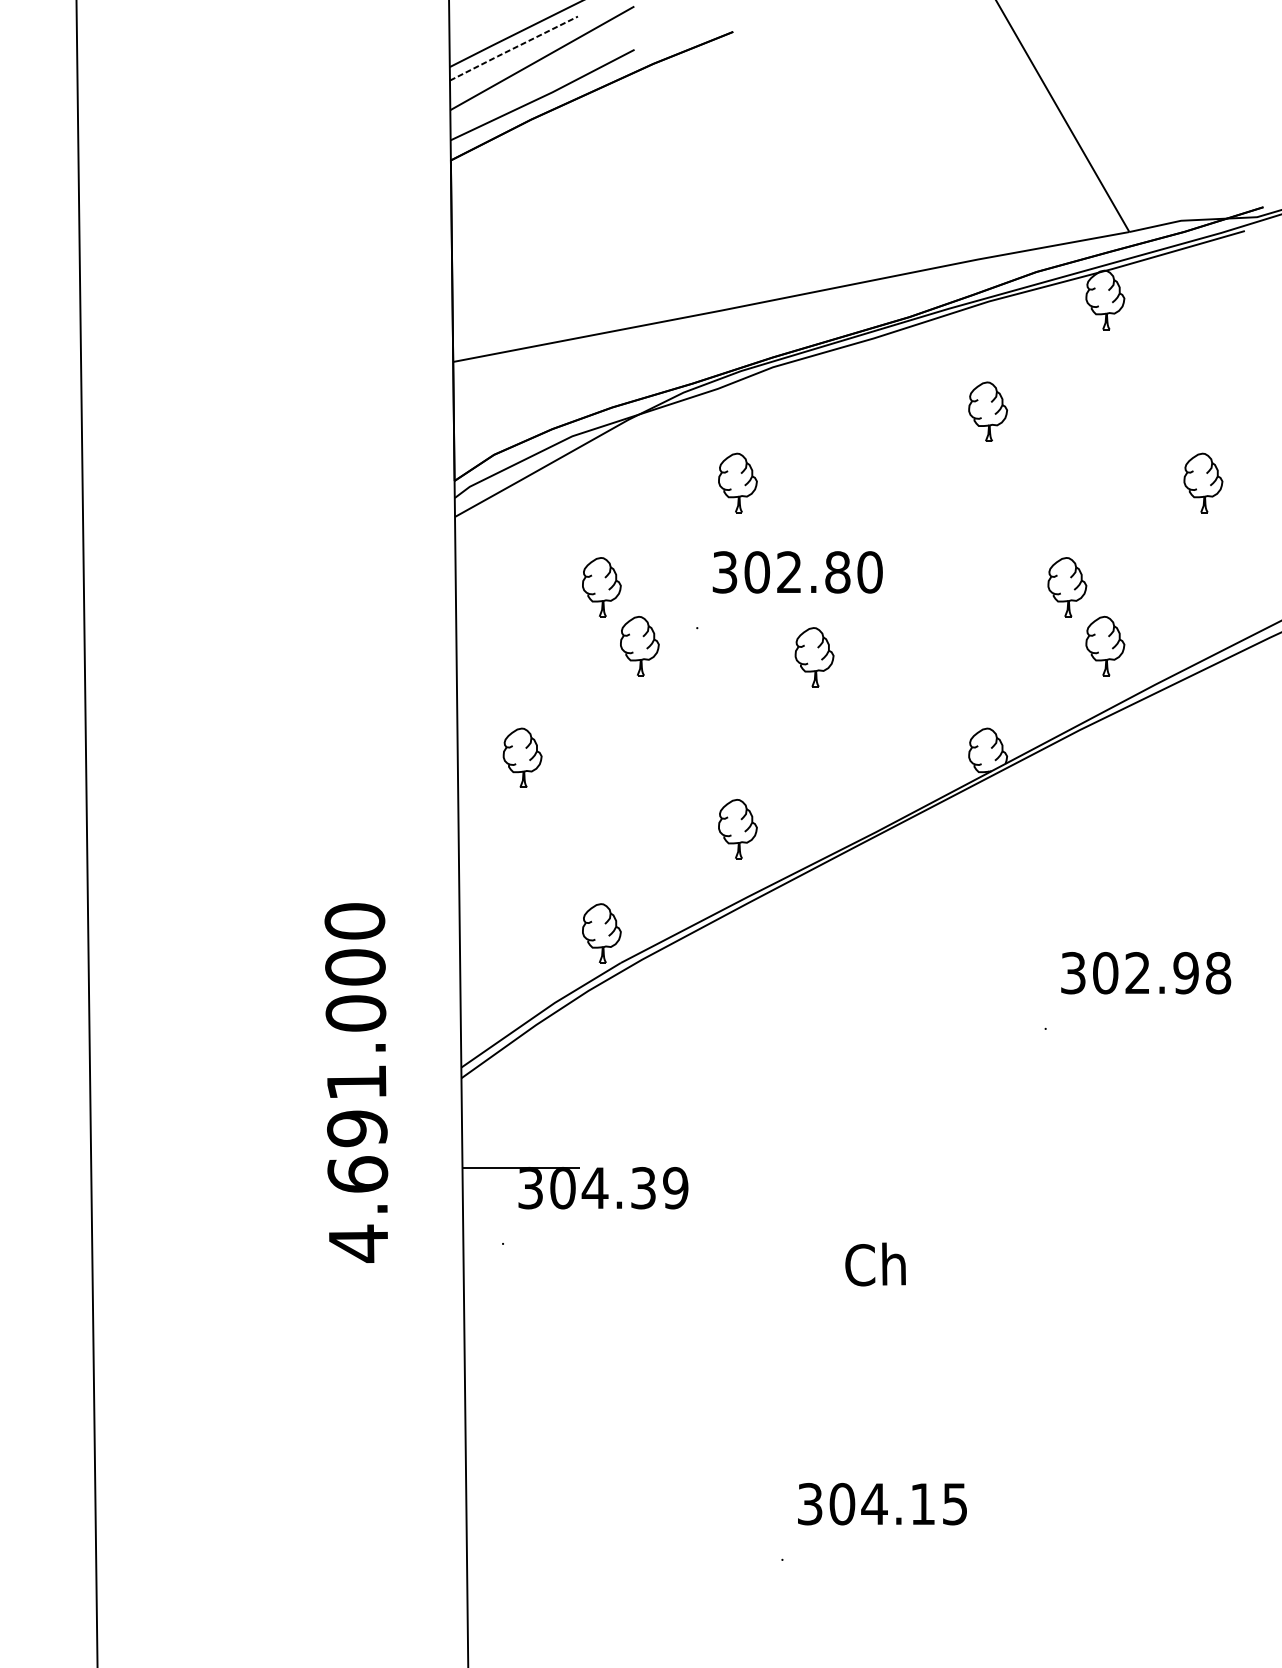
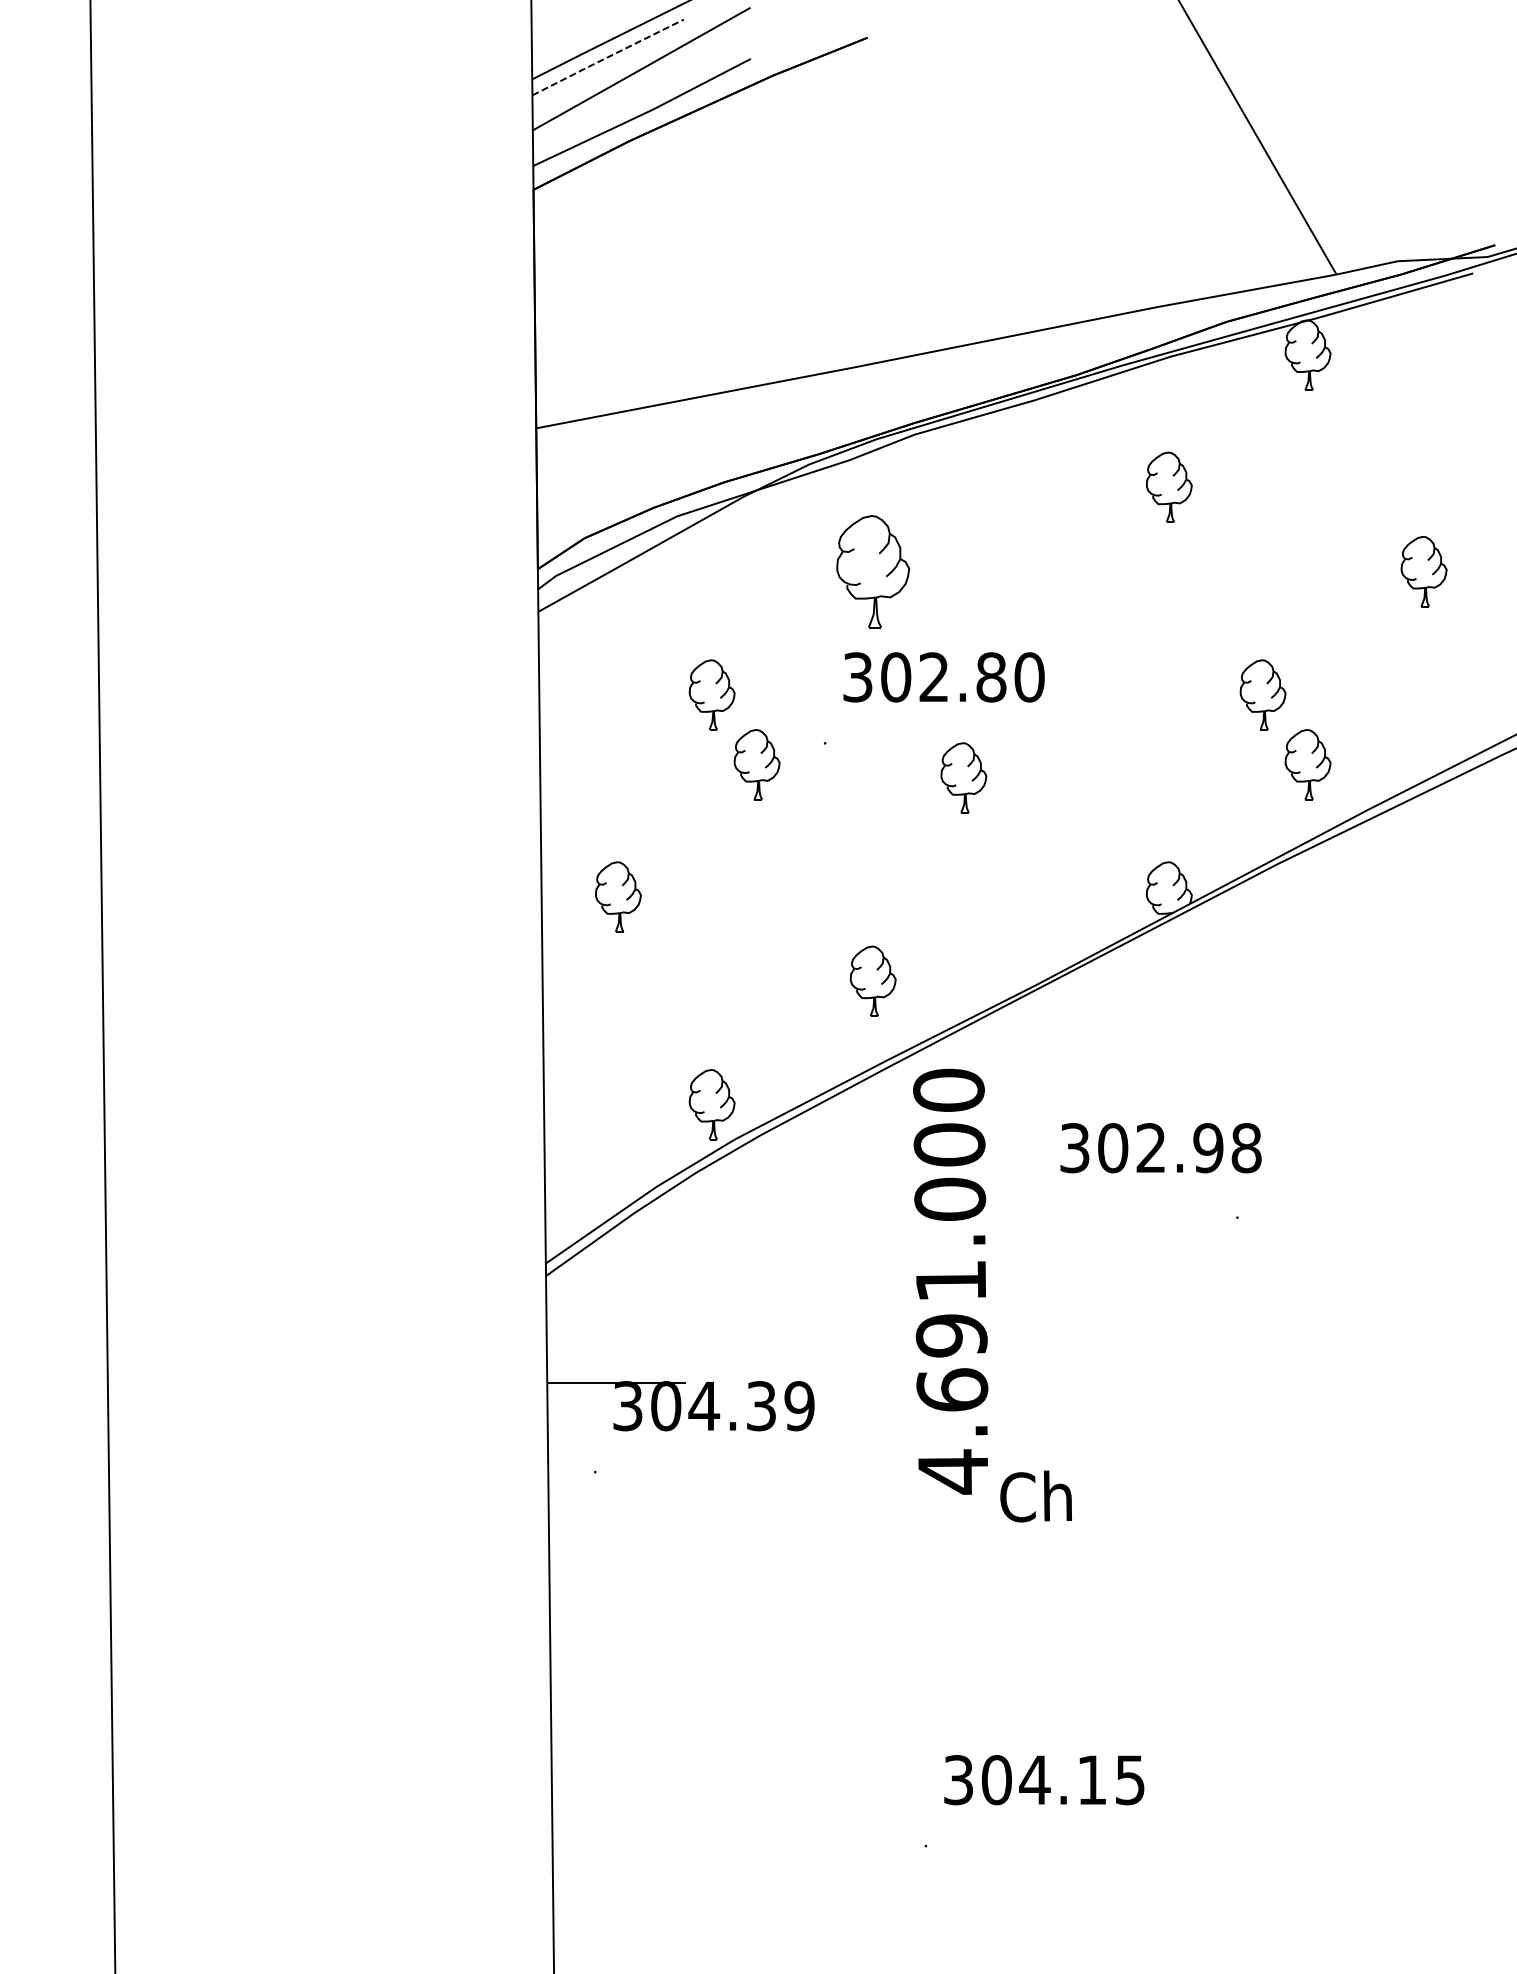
part: (737, 482) -> (872, 570), size x1.6
text: (1146, 973) -> (1161, 1148), moved
text: (356, 1082) -> (950, 1281), moved

